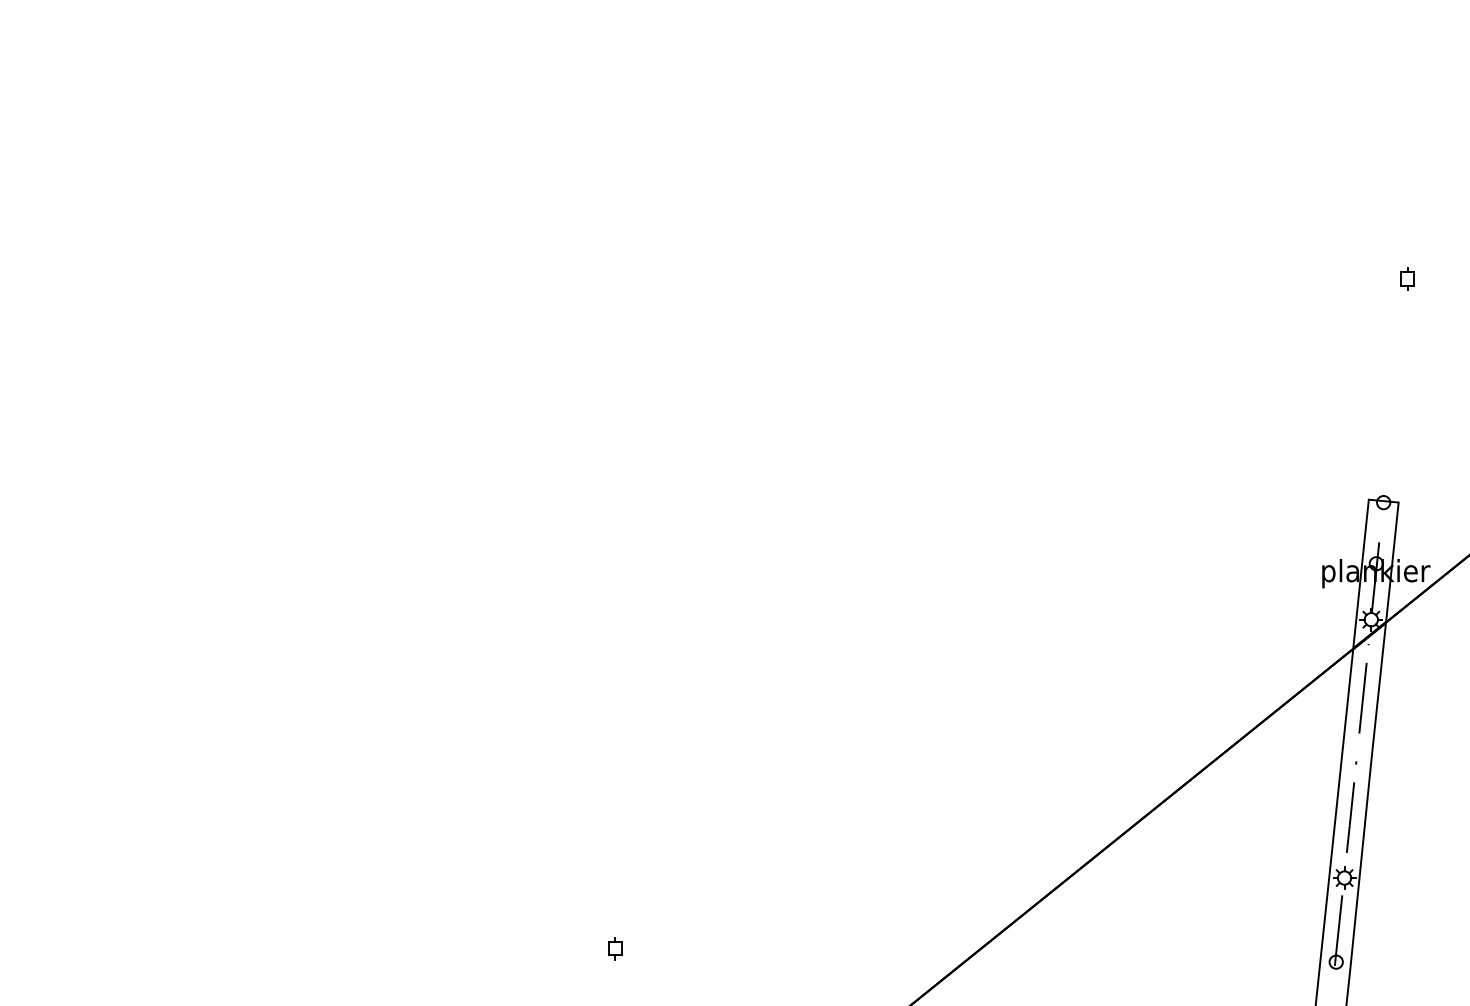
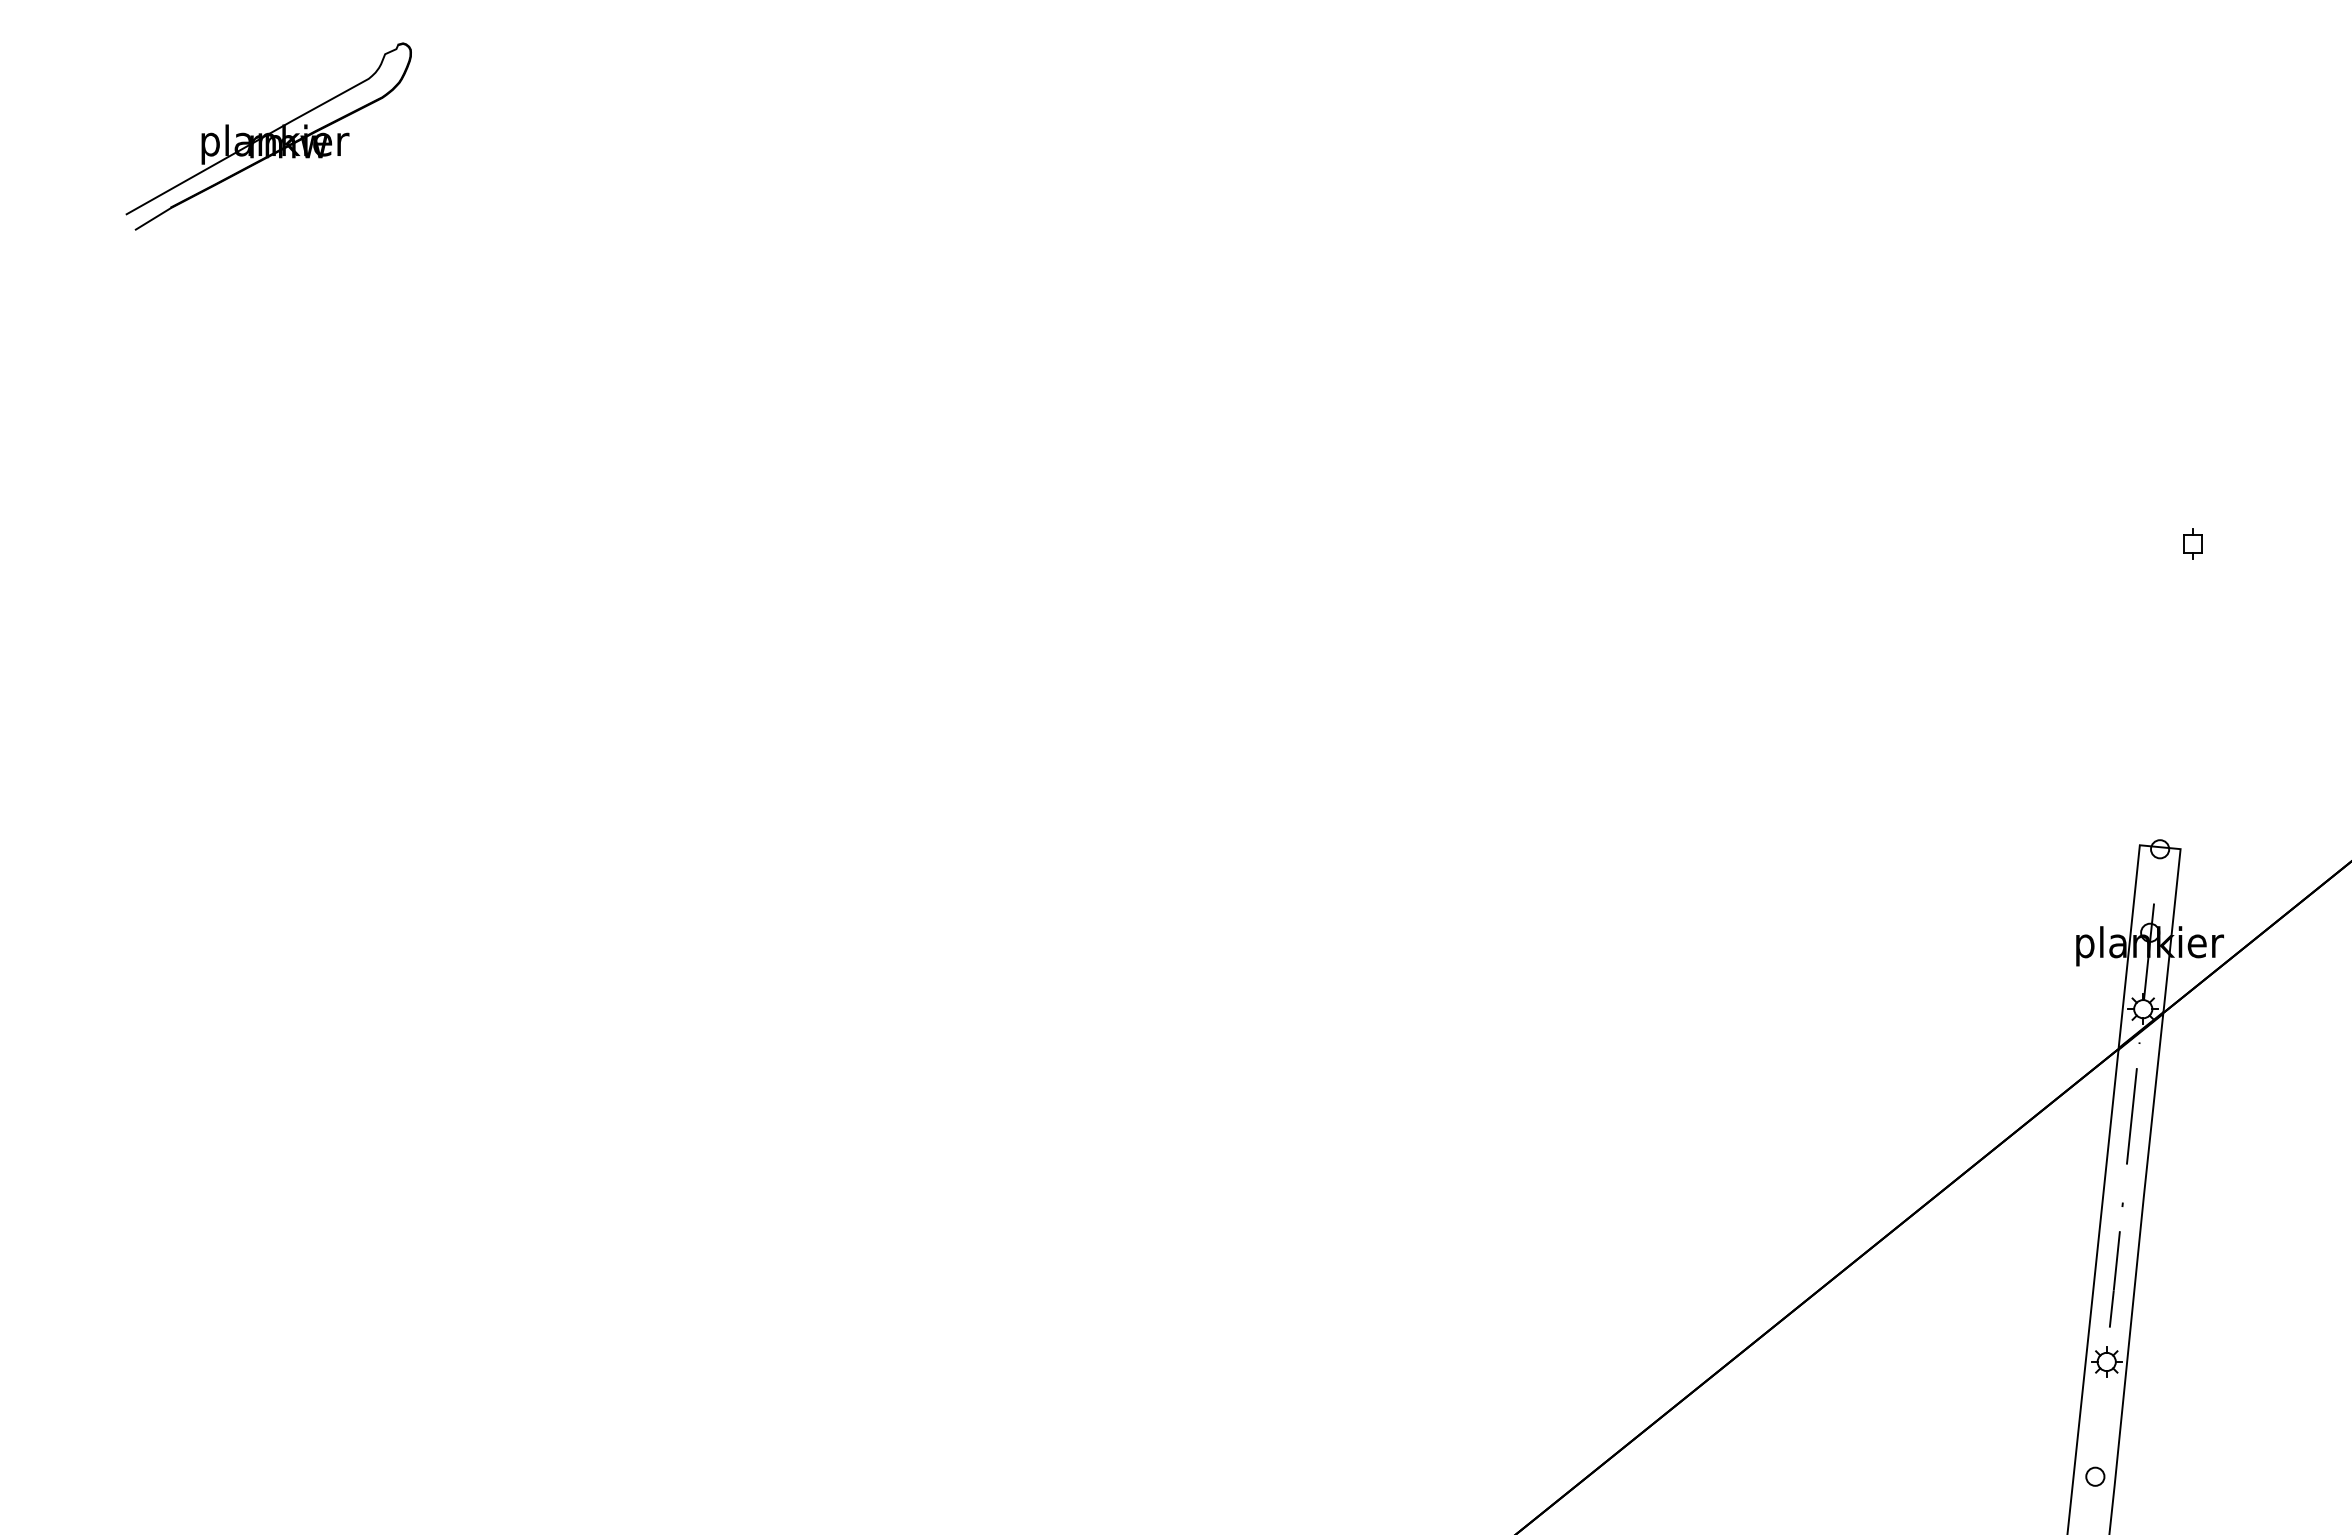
line: (1339, 923) -> (2099, 1424), removed
part: (615, 948) -> (1110, 1458), removed

